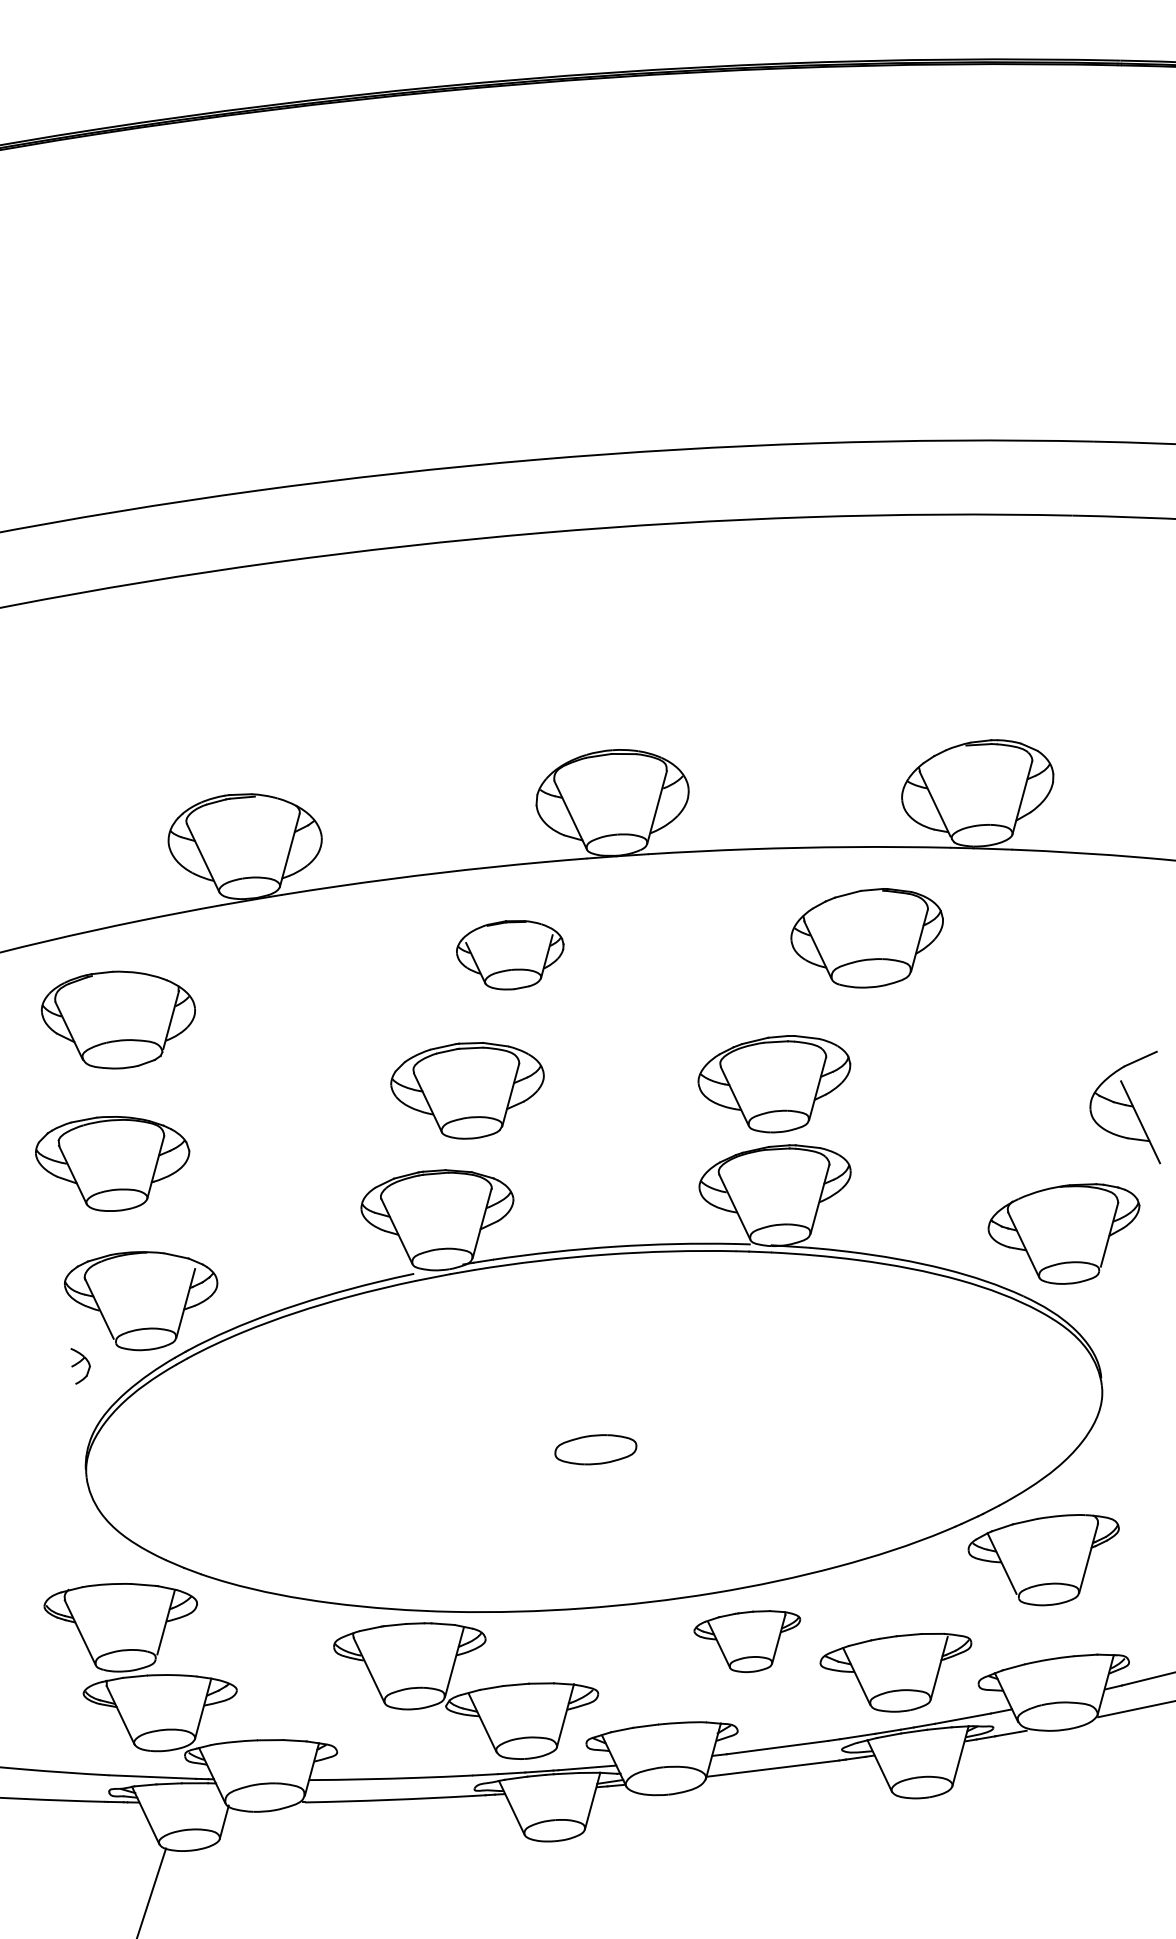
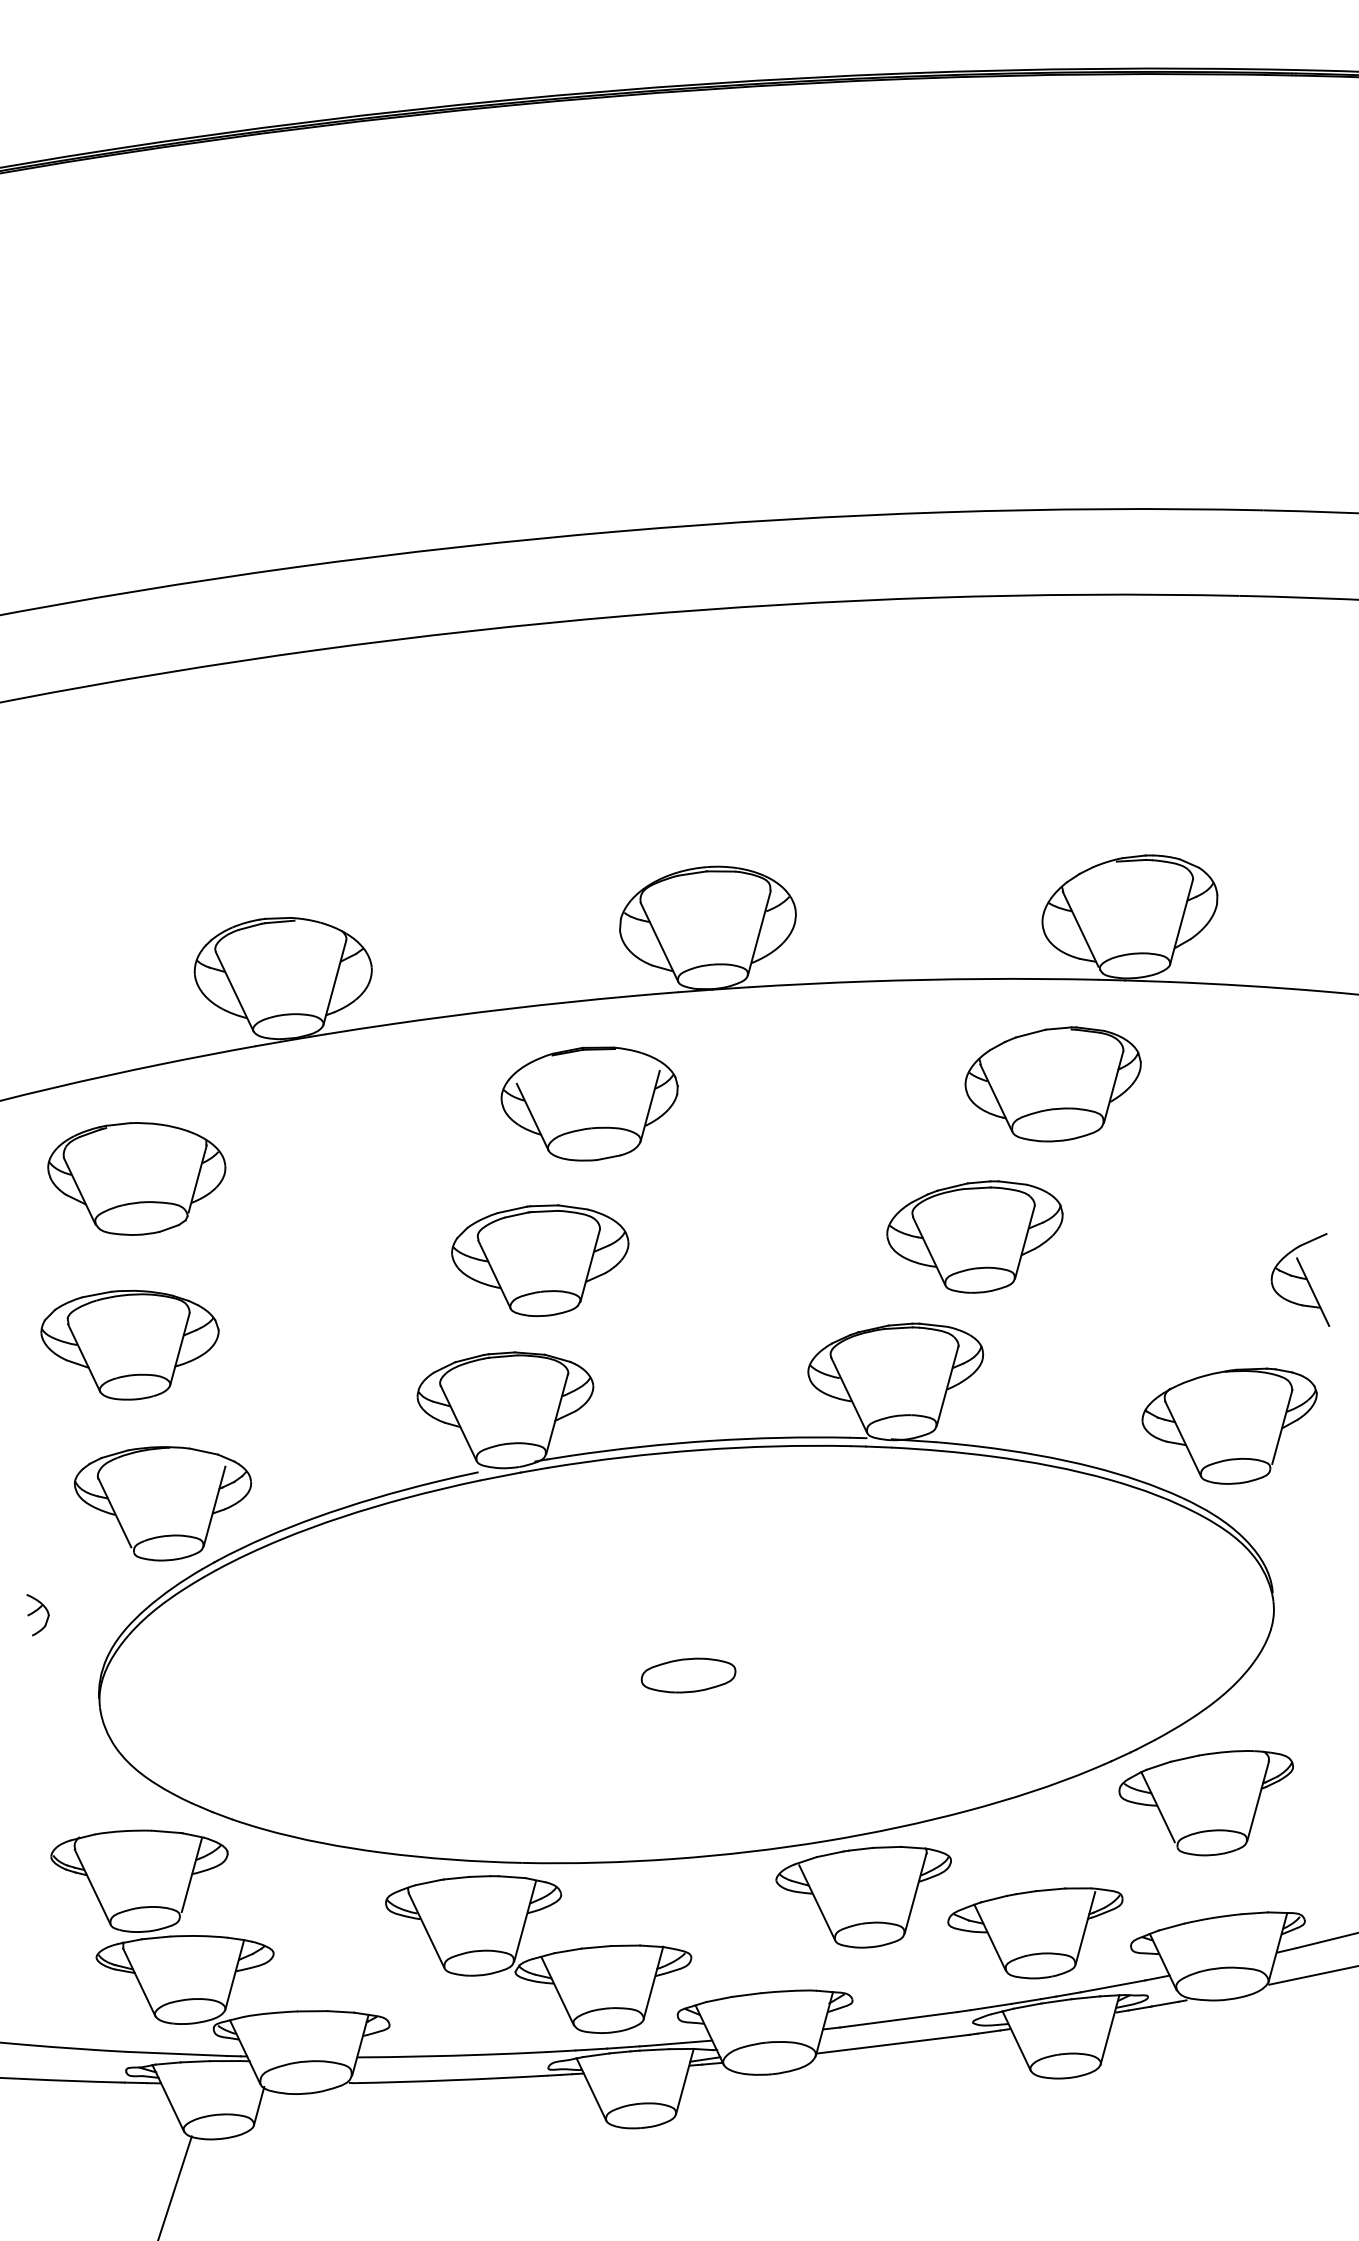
part: (866, 938) -> (1052, 1084), moved
part: (510, 954) -> (589, 1103), size x1.43
part: (774, 1083) -> (974, 1236), moved
part: (1125, 1107) -> (1300, 1279), size x0.71
part: (80, 1366) -> (37, 1615), moved
part: (747, 1641) -> (863, 1897), size x1.43

